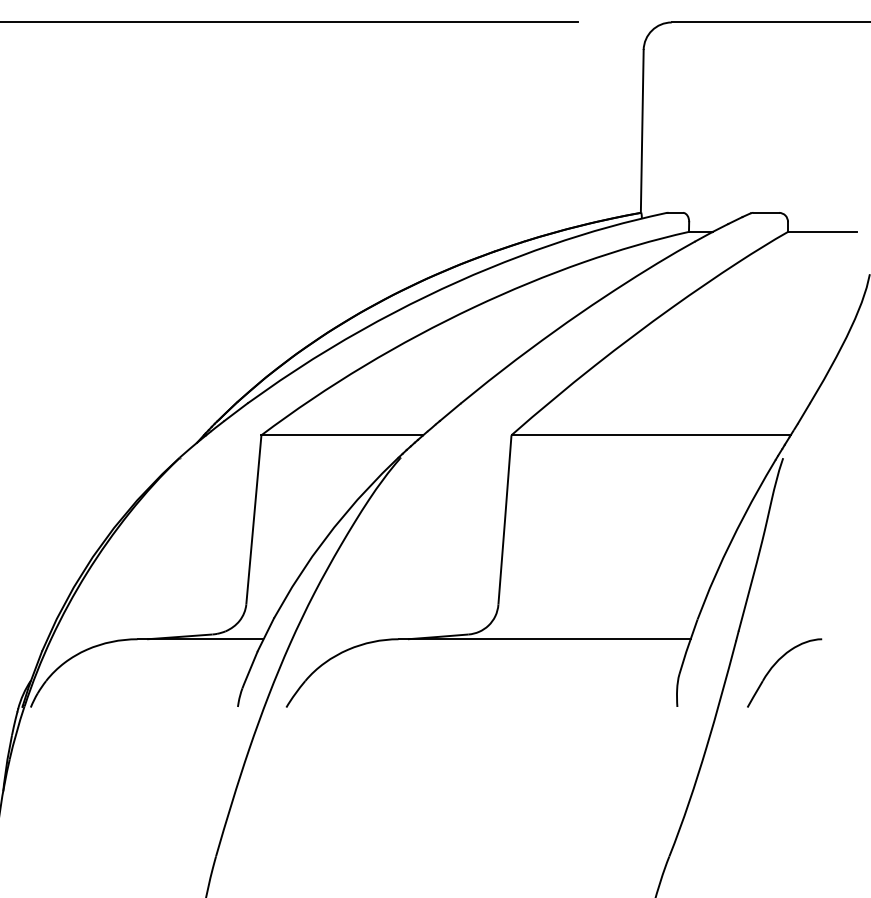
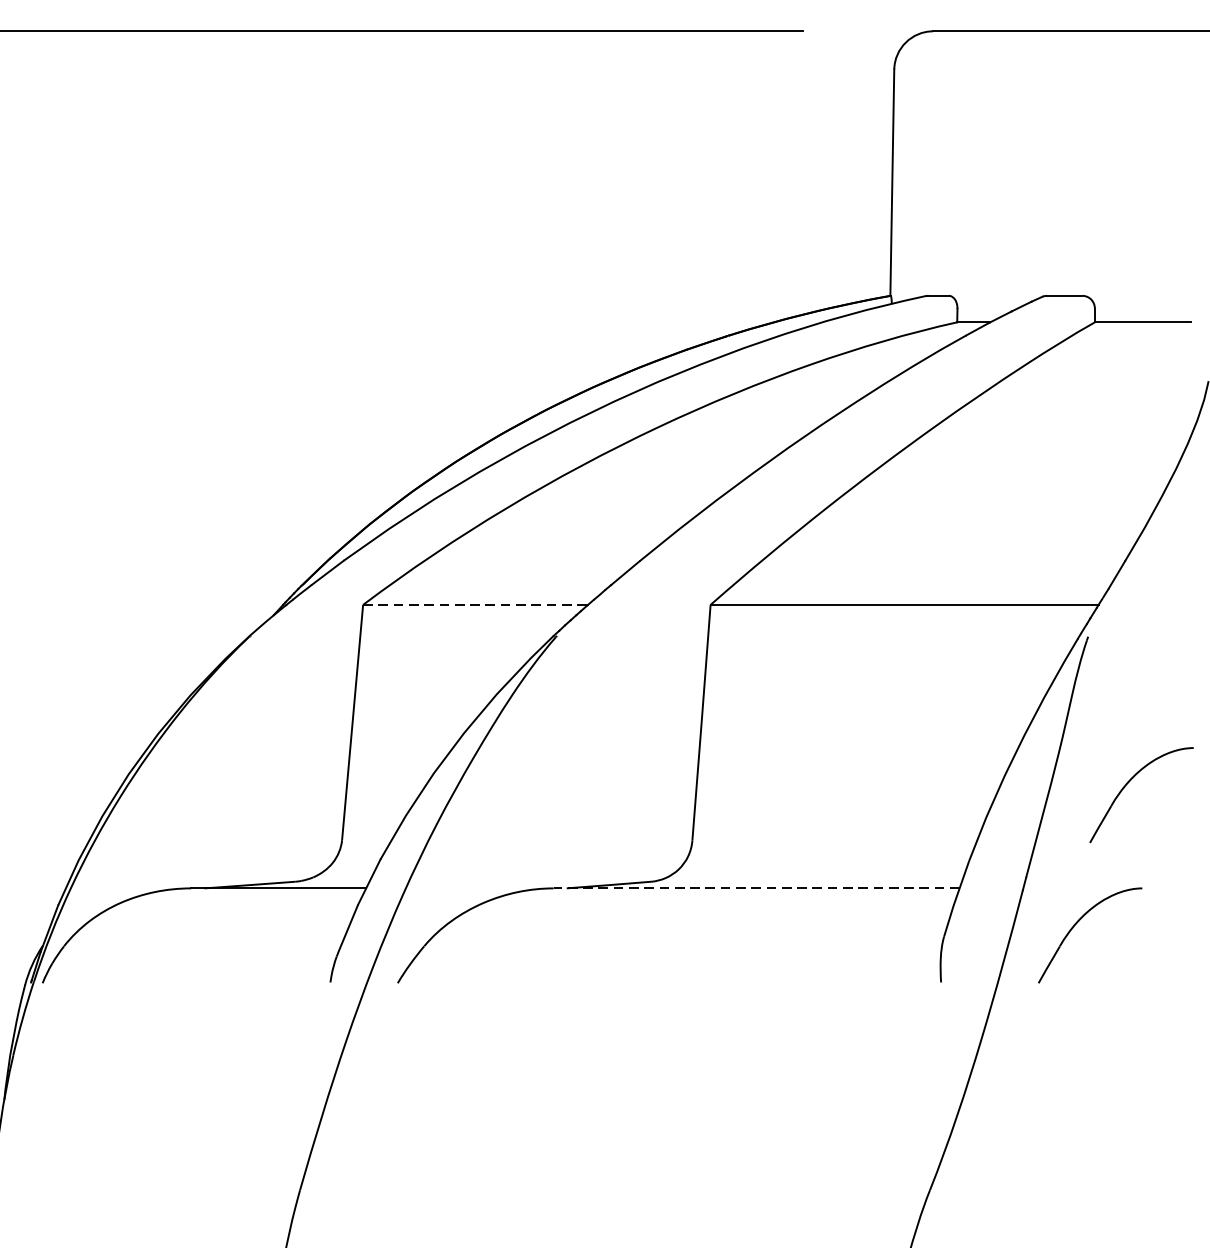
line: (342, 435) -> (475, 605), solid -> dashed
part: (812, 564) -> (1128, 784), added
line: (544, 639) -> (756, 888), solid -> dashed

